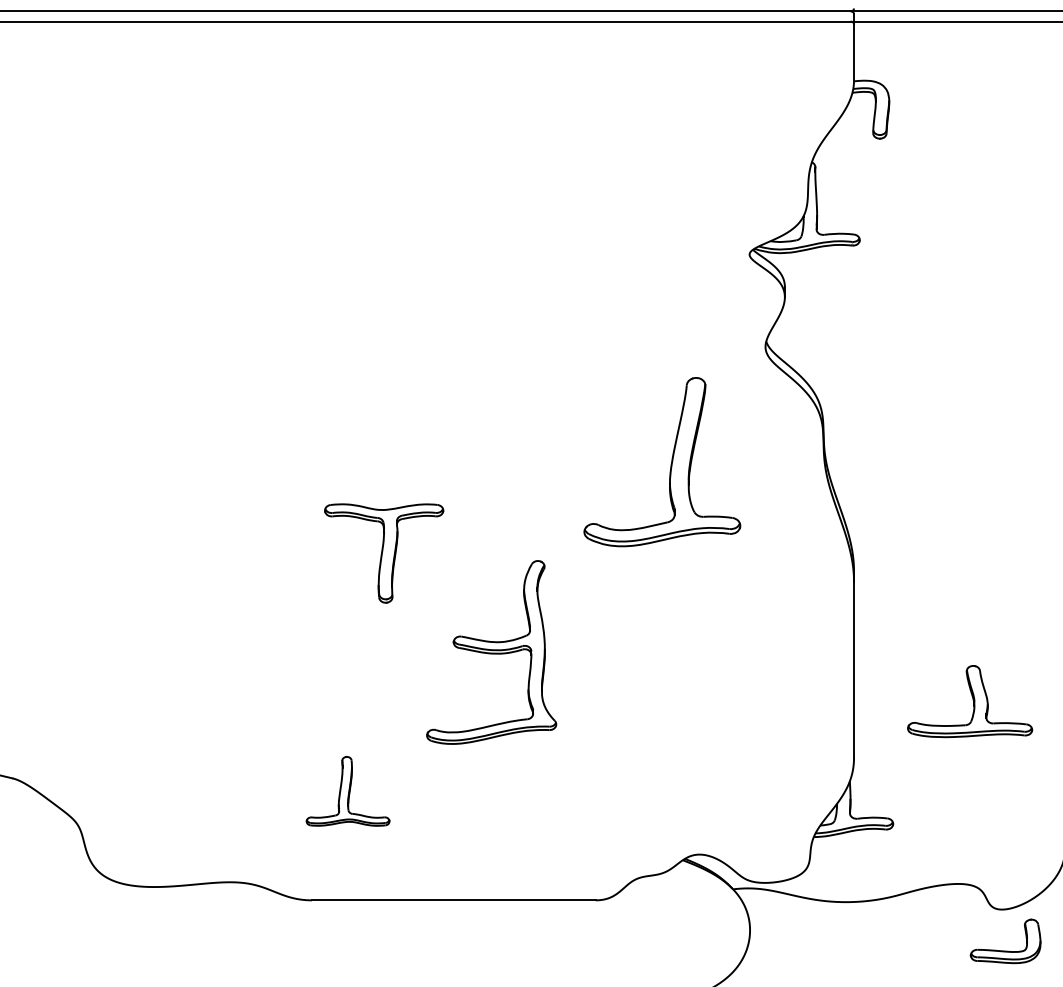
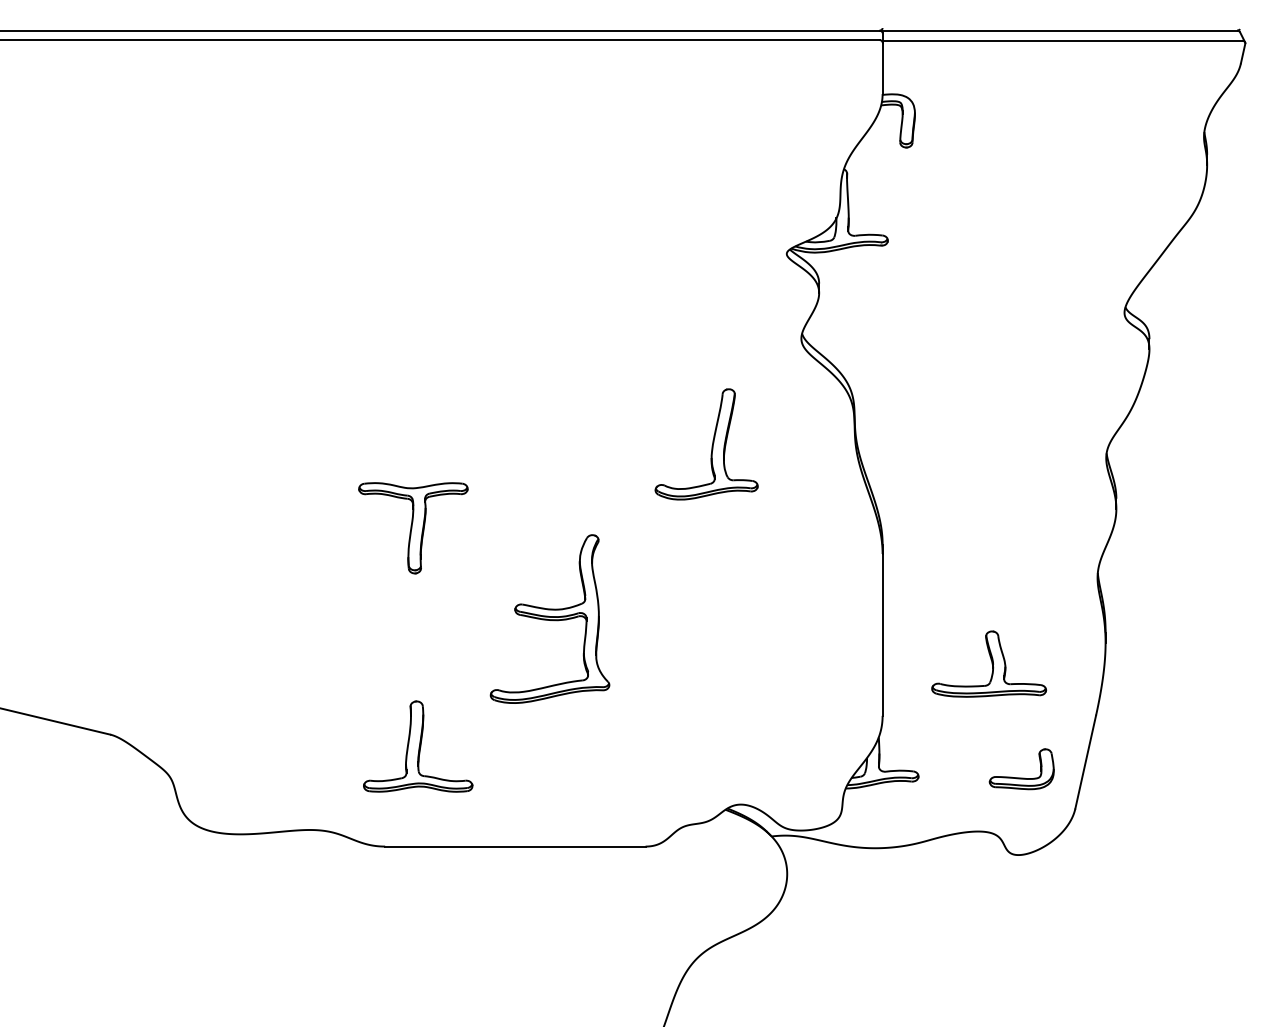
part: (662, 462) -> (706, 444), size x0.71
part: (384, 553) -> (413, 528), moved
part: (348, 791) -> (418, 746), size x1.43
part: (1005, 950) -> (1021, 777), moved

